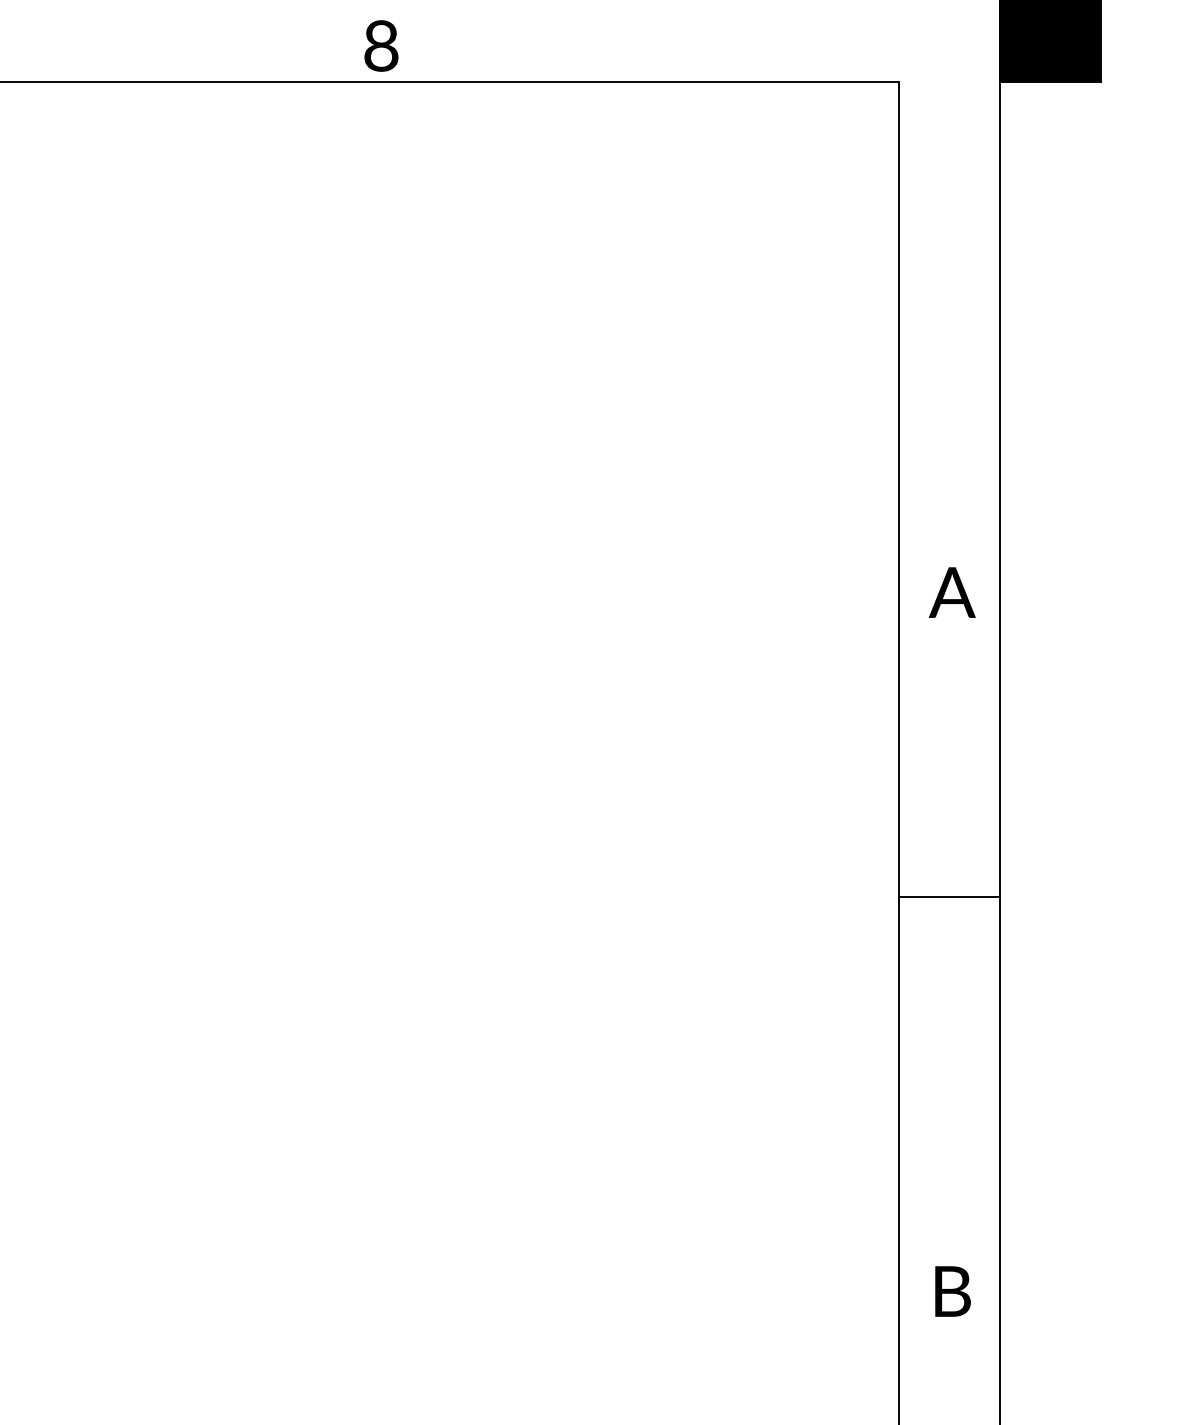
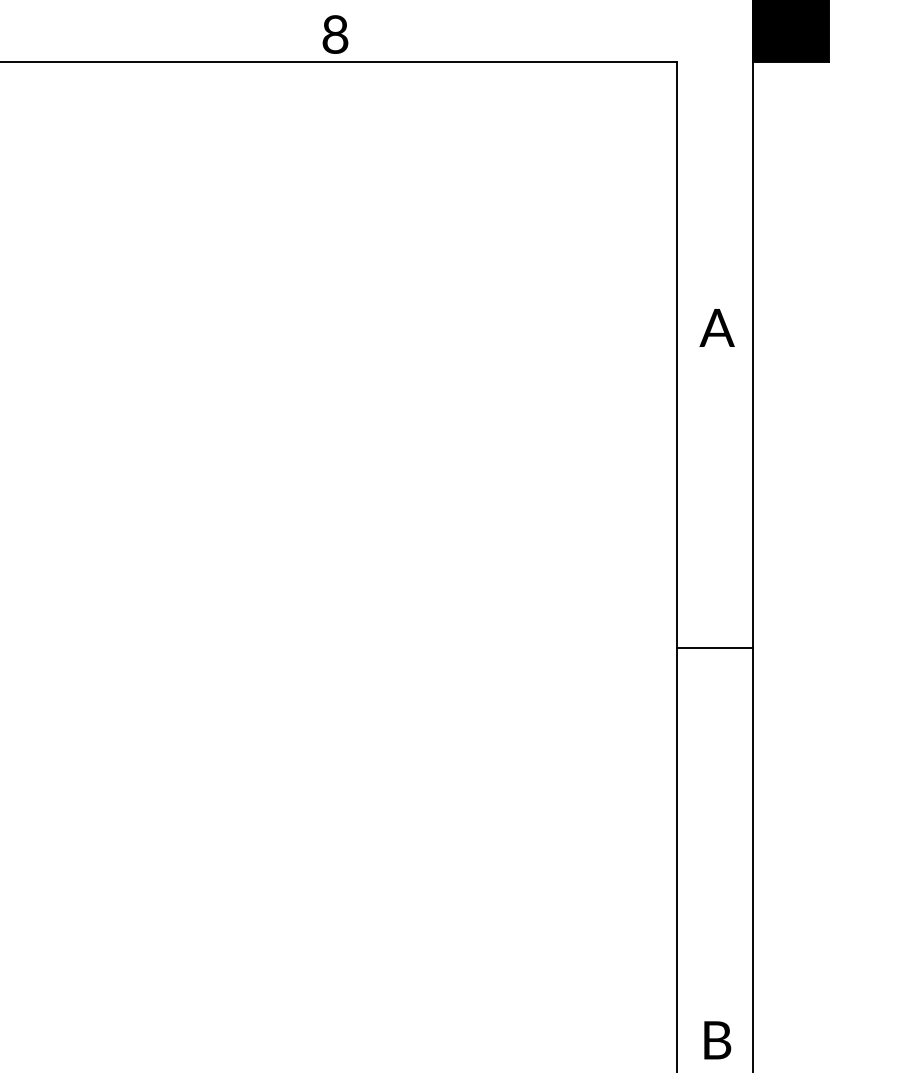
text: (381, 45) -> (335, 34), moved
text: (951, 592) -> (716, 327), moved
line: (948, 897) -> (714, 648), moved
text: (952, 1291) -> (717, 1040), moved

